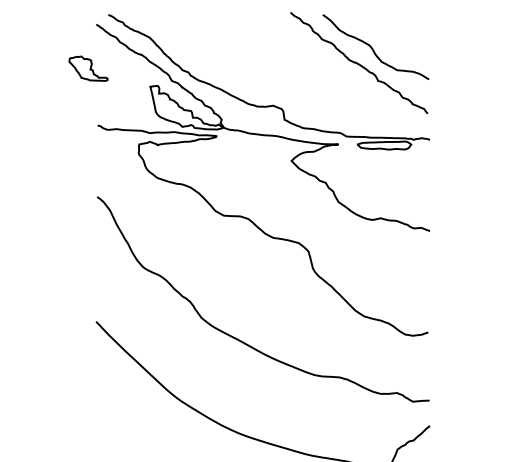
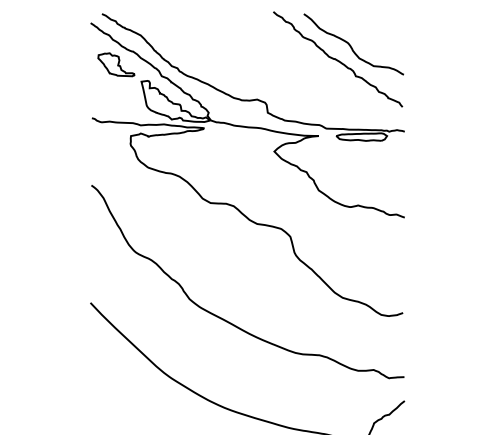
part: (88, 68) -> (116, 64), moved

